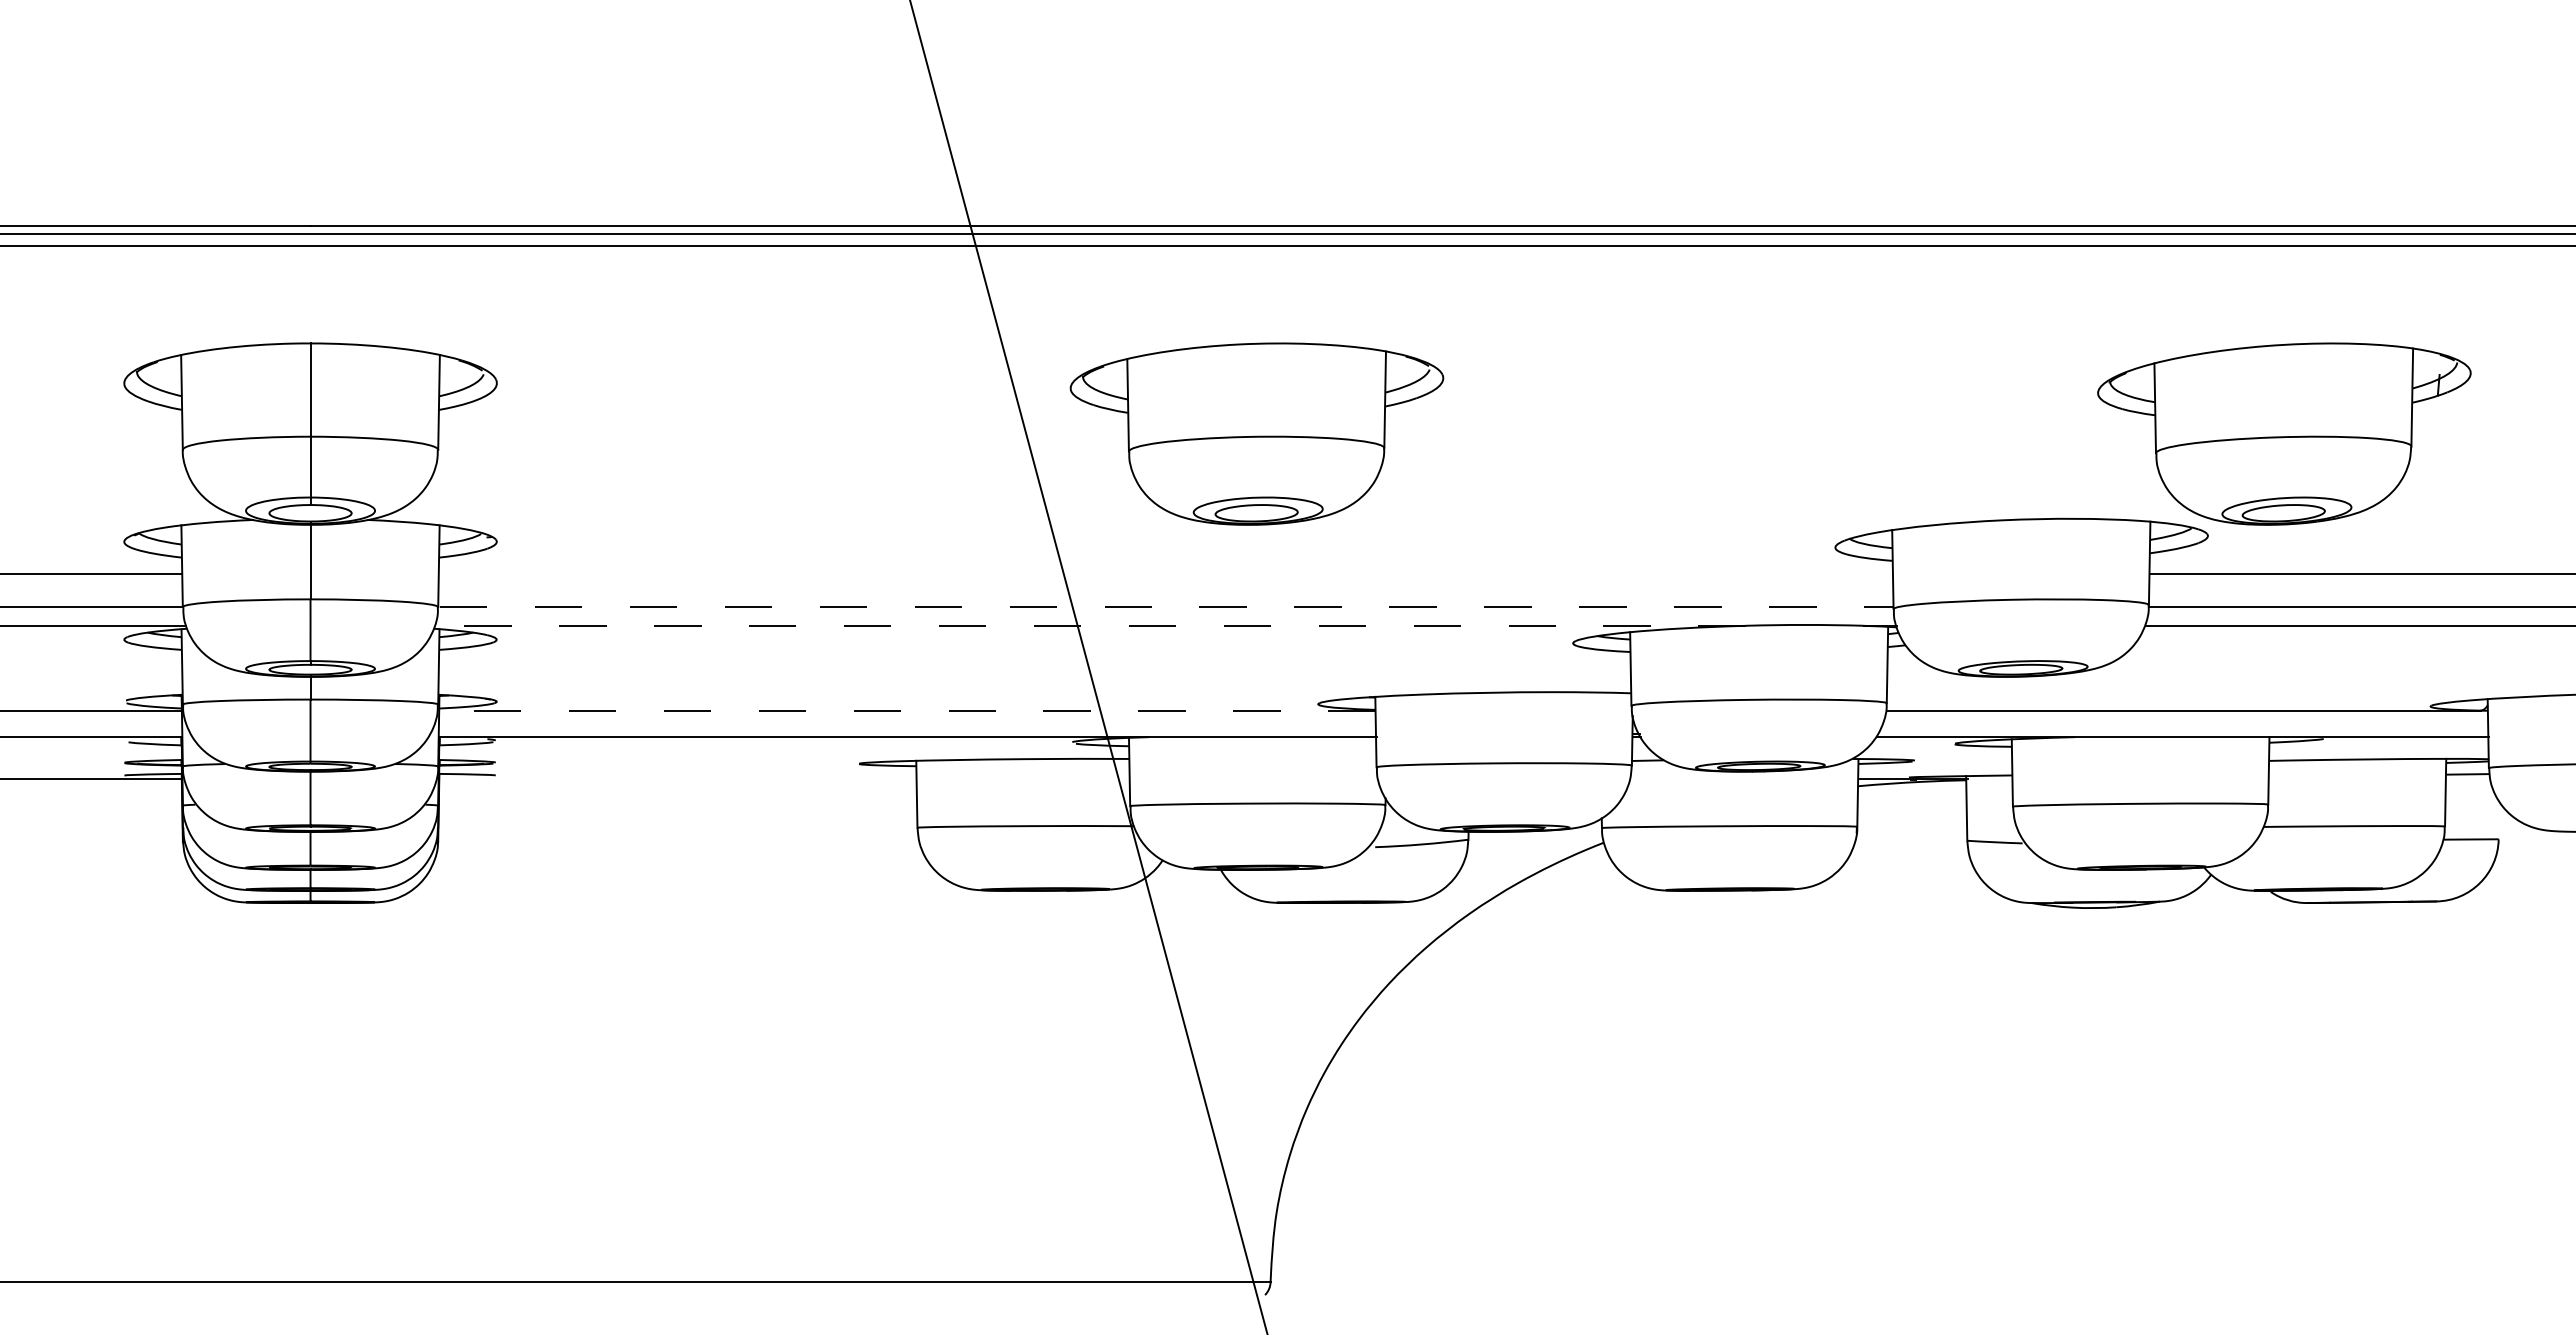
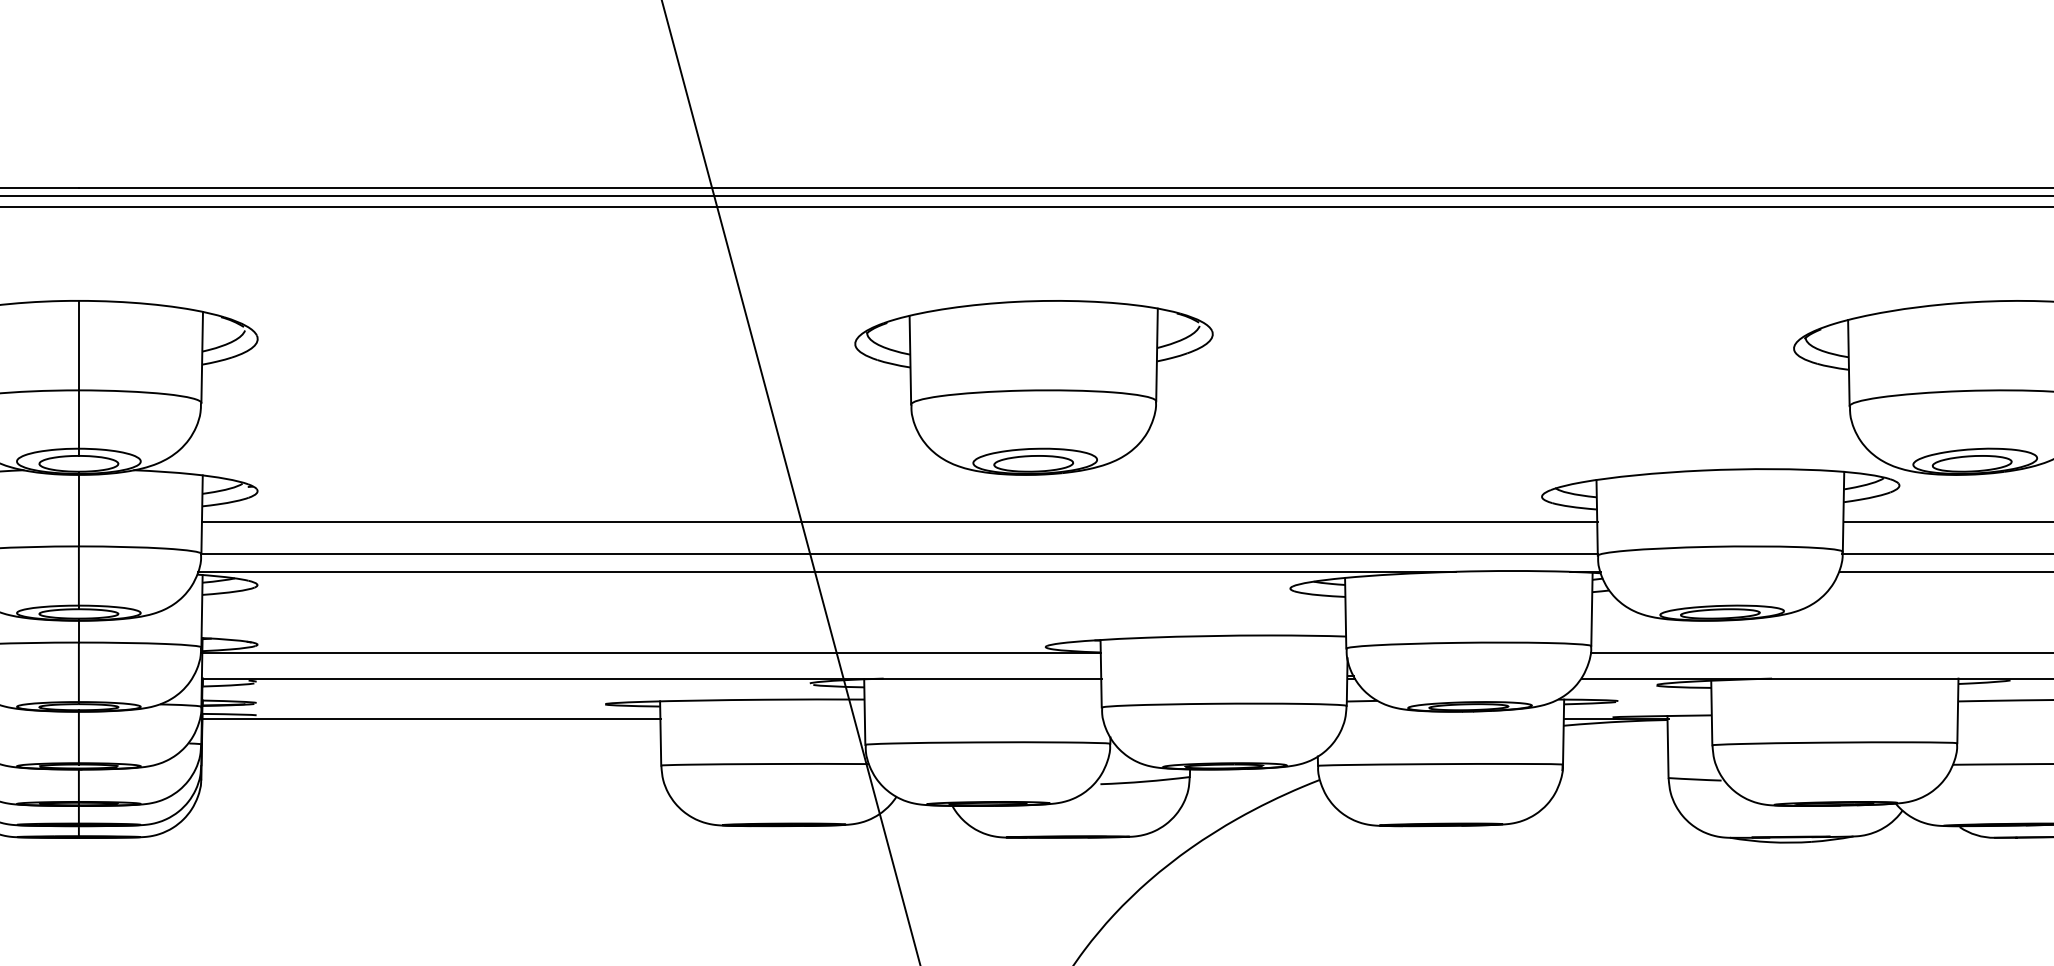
part: (1256, 433) -> (1033, 387), moved
line: (1165, 574) -> (899, 522), added
line: (1167, 607) -> (901, 554), dashed -> solid
line: (1089, 625) -> (826, 571), dashed -> solid
line: (906, 710) -> (650, 653), dashed -> solid
line: (678, 779) -> (431, 719), added

